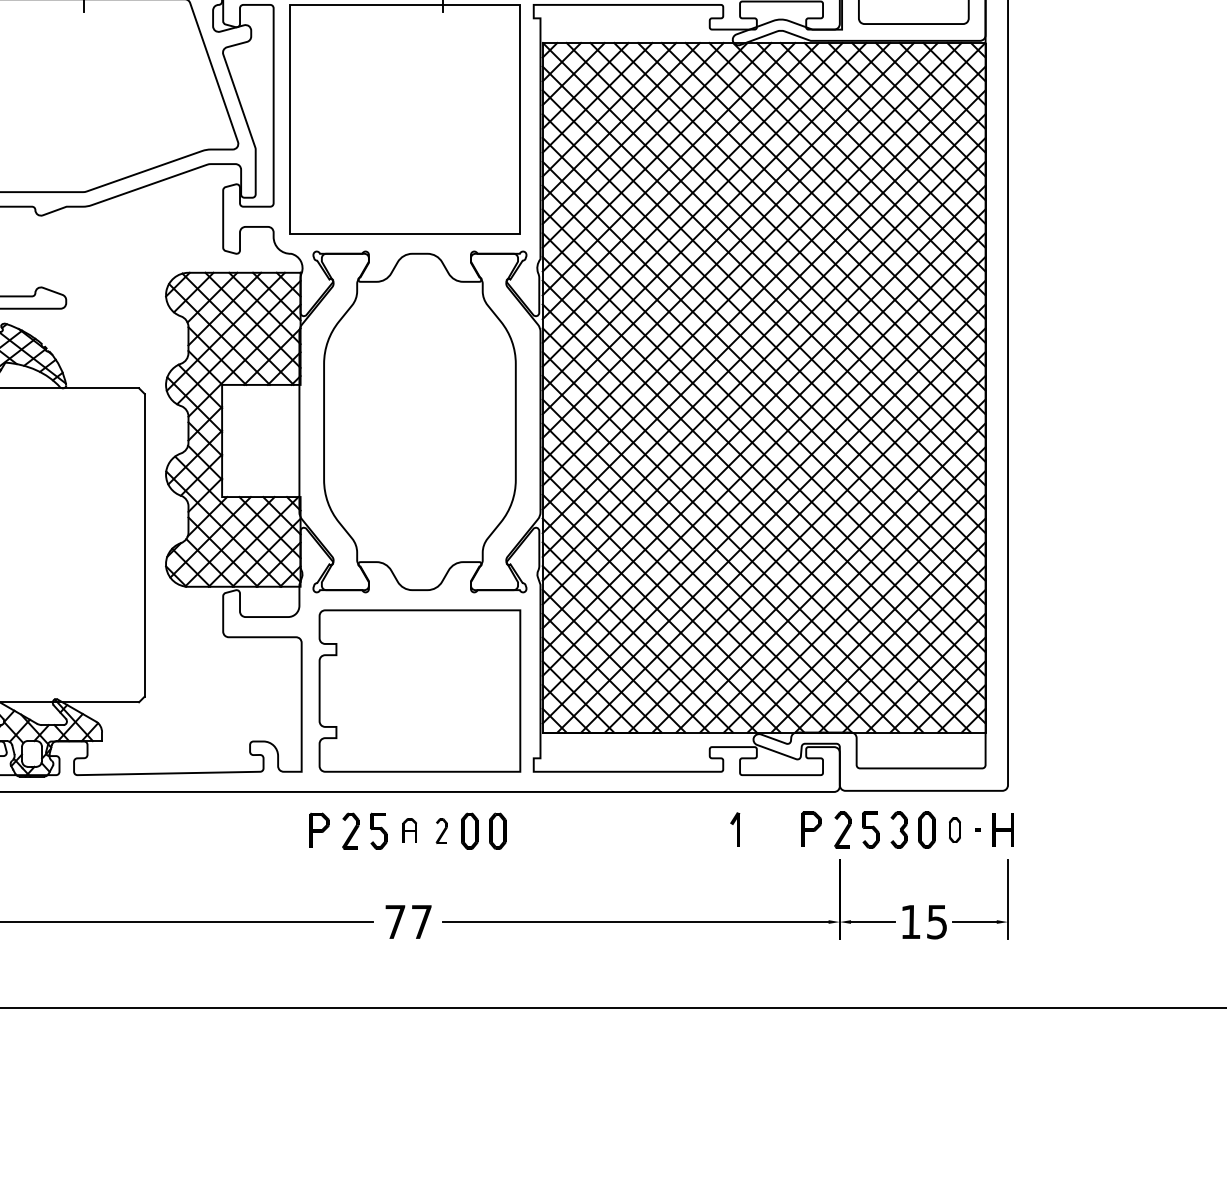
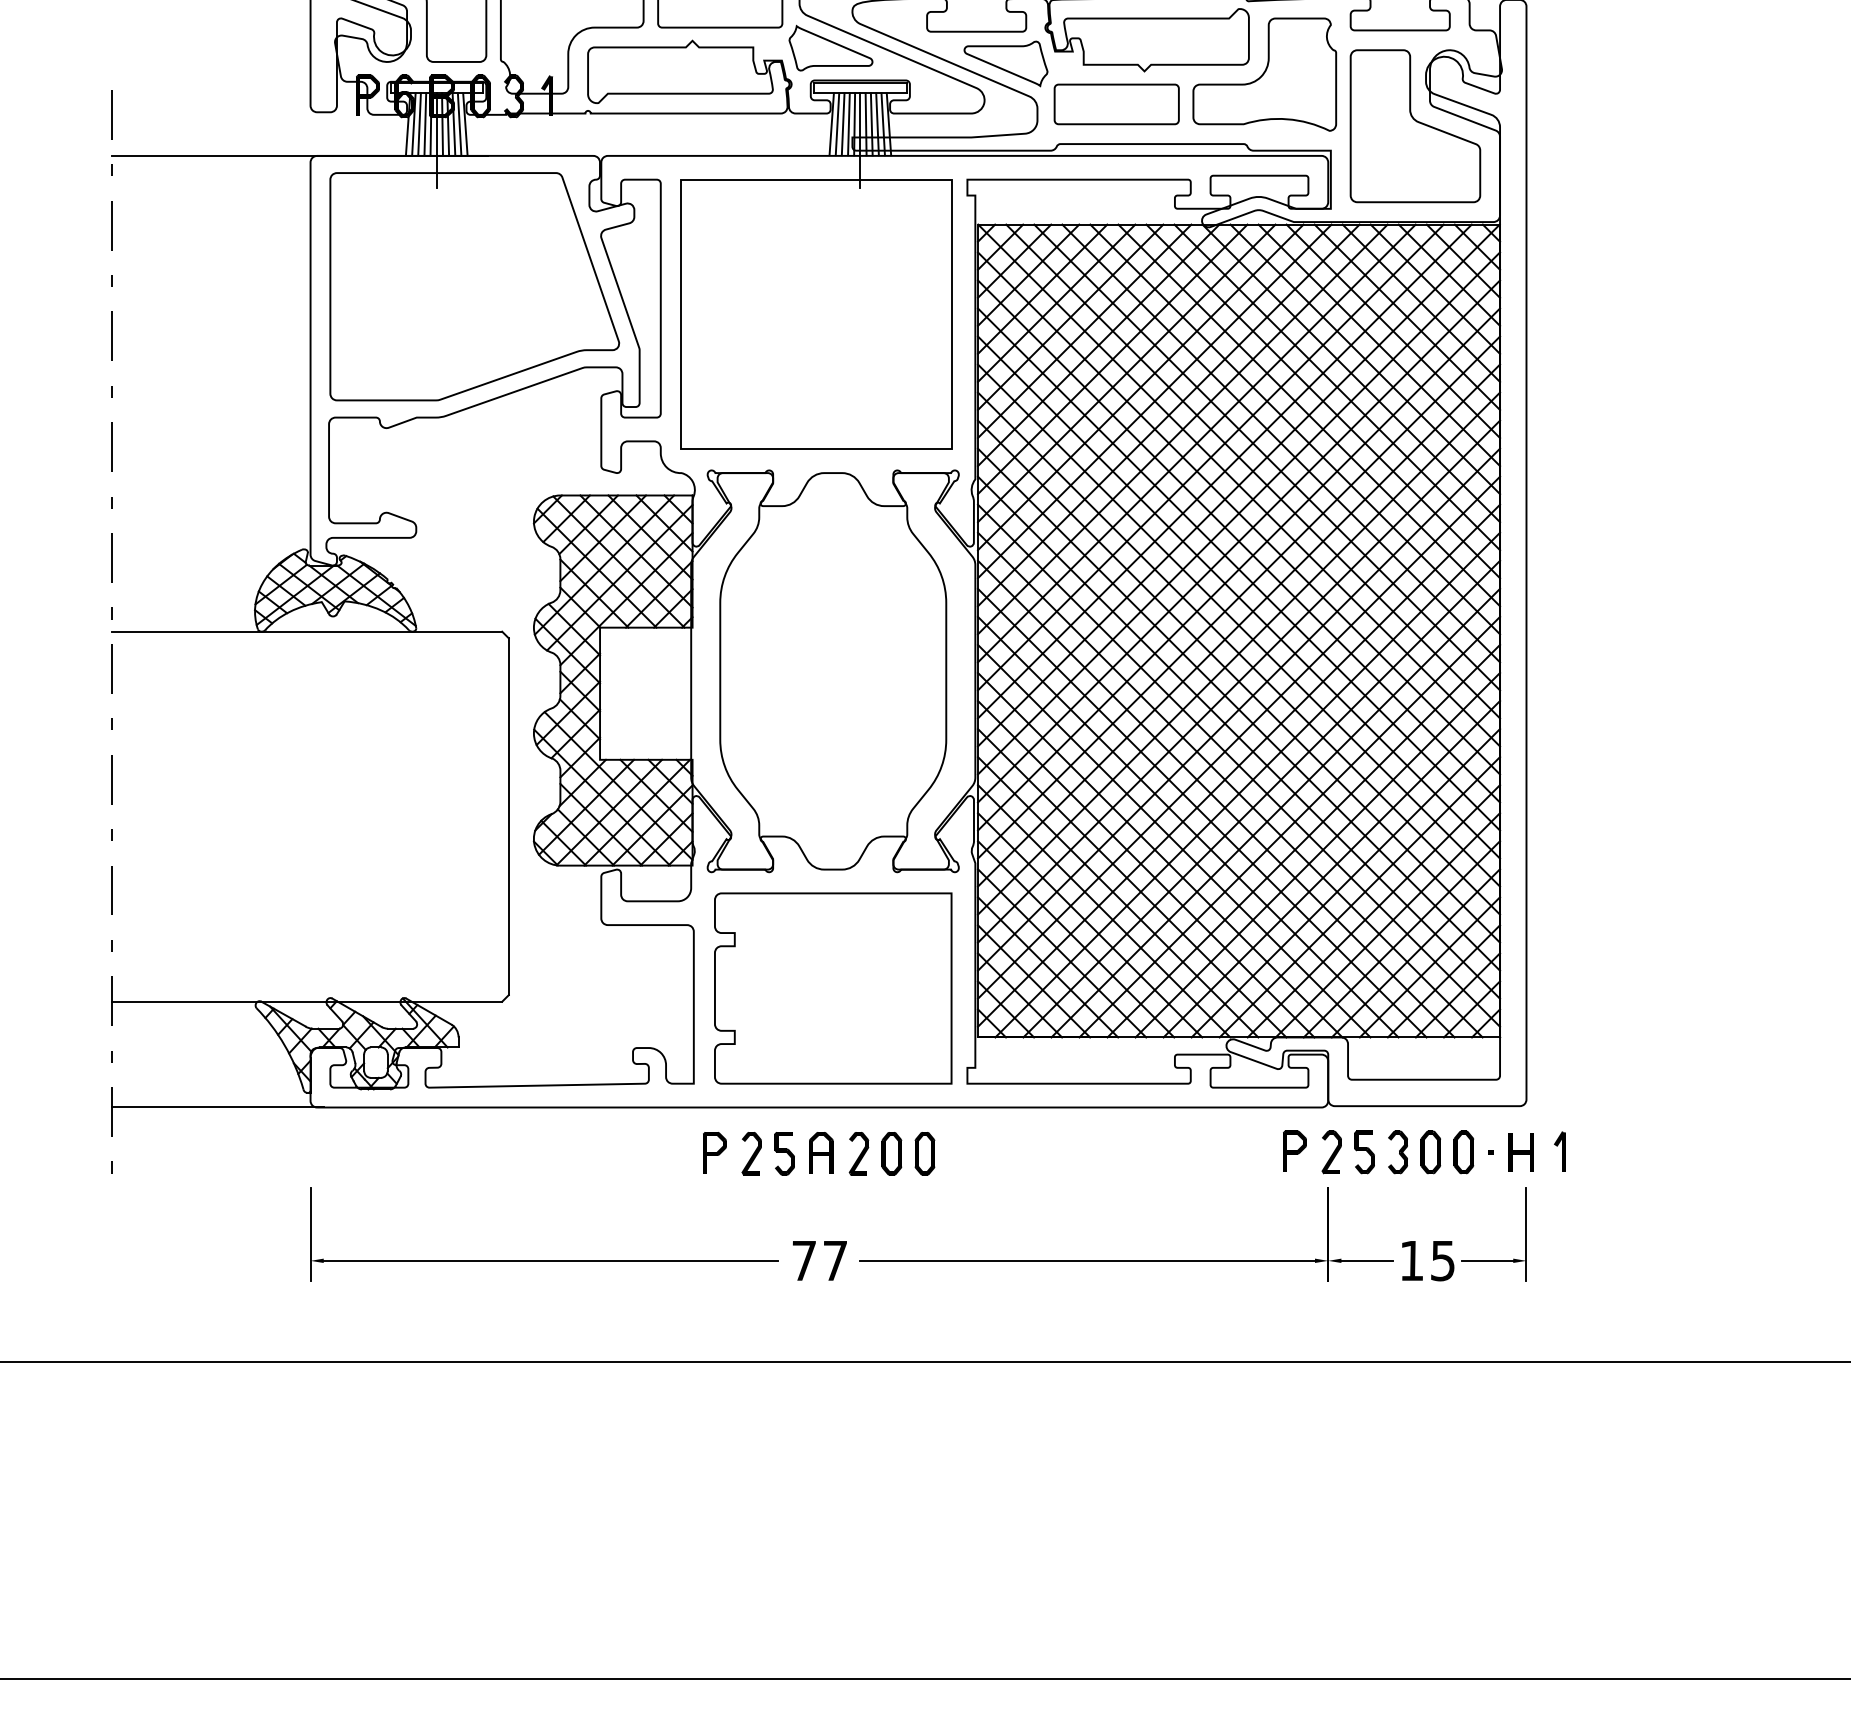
part: (734, 829) -> (1559, 1151), moved
part: (409, 830) -> (821, 1152), size x1.43
part: (441, 830) -> (858, 1153), size x1.43
part: (954, 830) -> (1463, 1152), size x1.43

